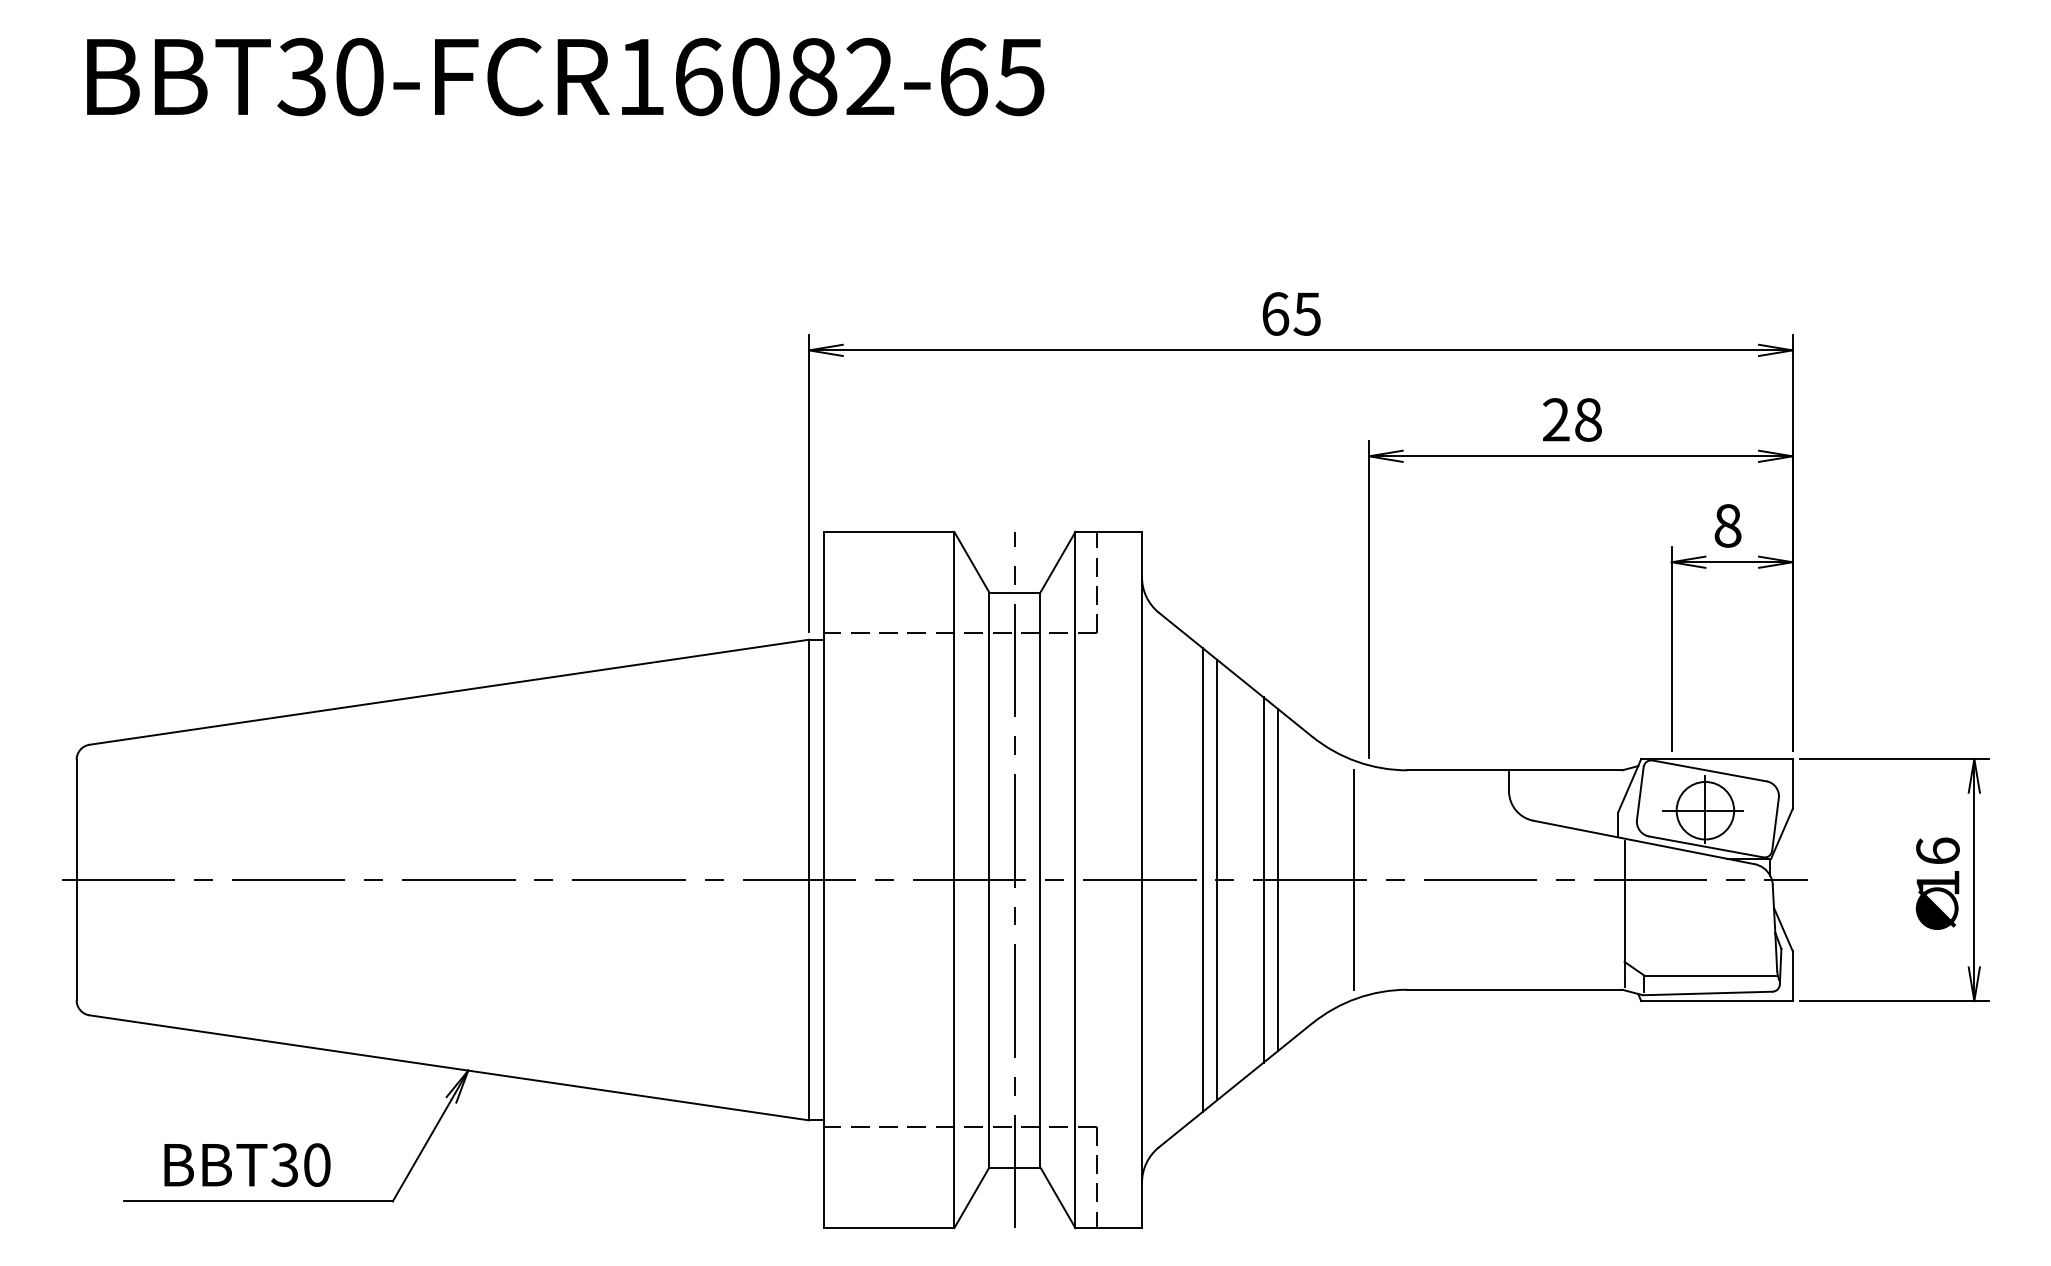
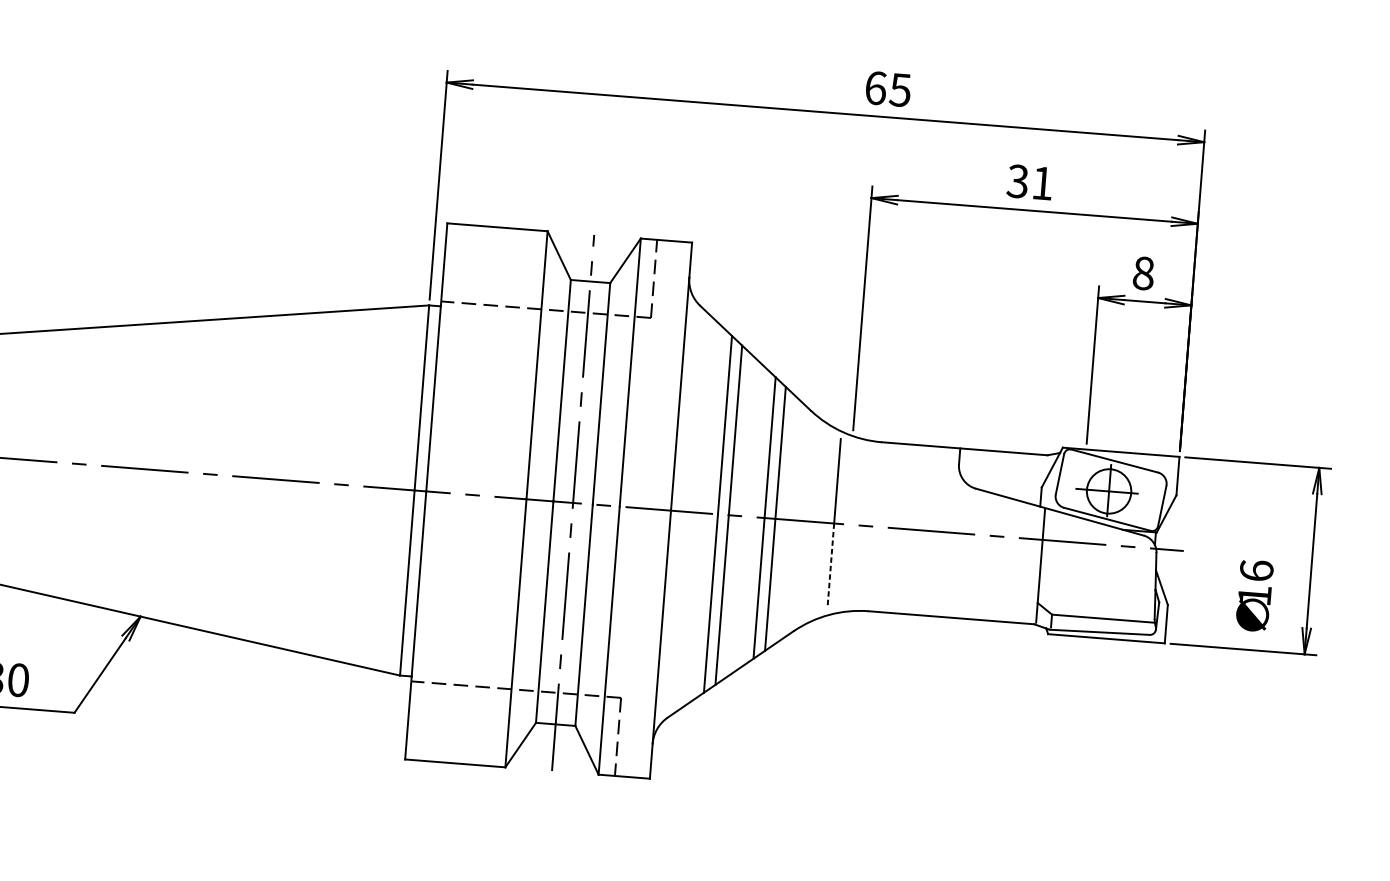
text: (1291, 313) -> (888, 88), moved
text: (1571, 419) -> (1029, 182), 28 -> 31
text: (1937, 883) -> (1254, 595), moved
line: (1353, 934) -> (830, 565), solid -> dashed

